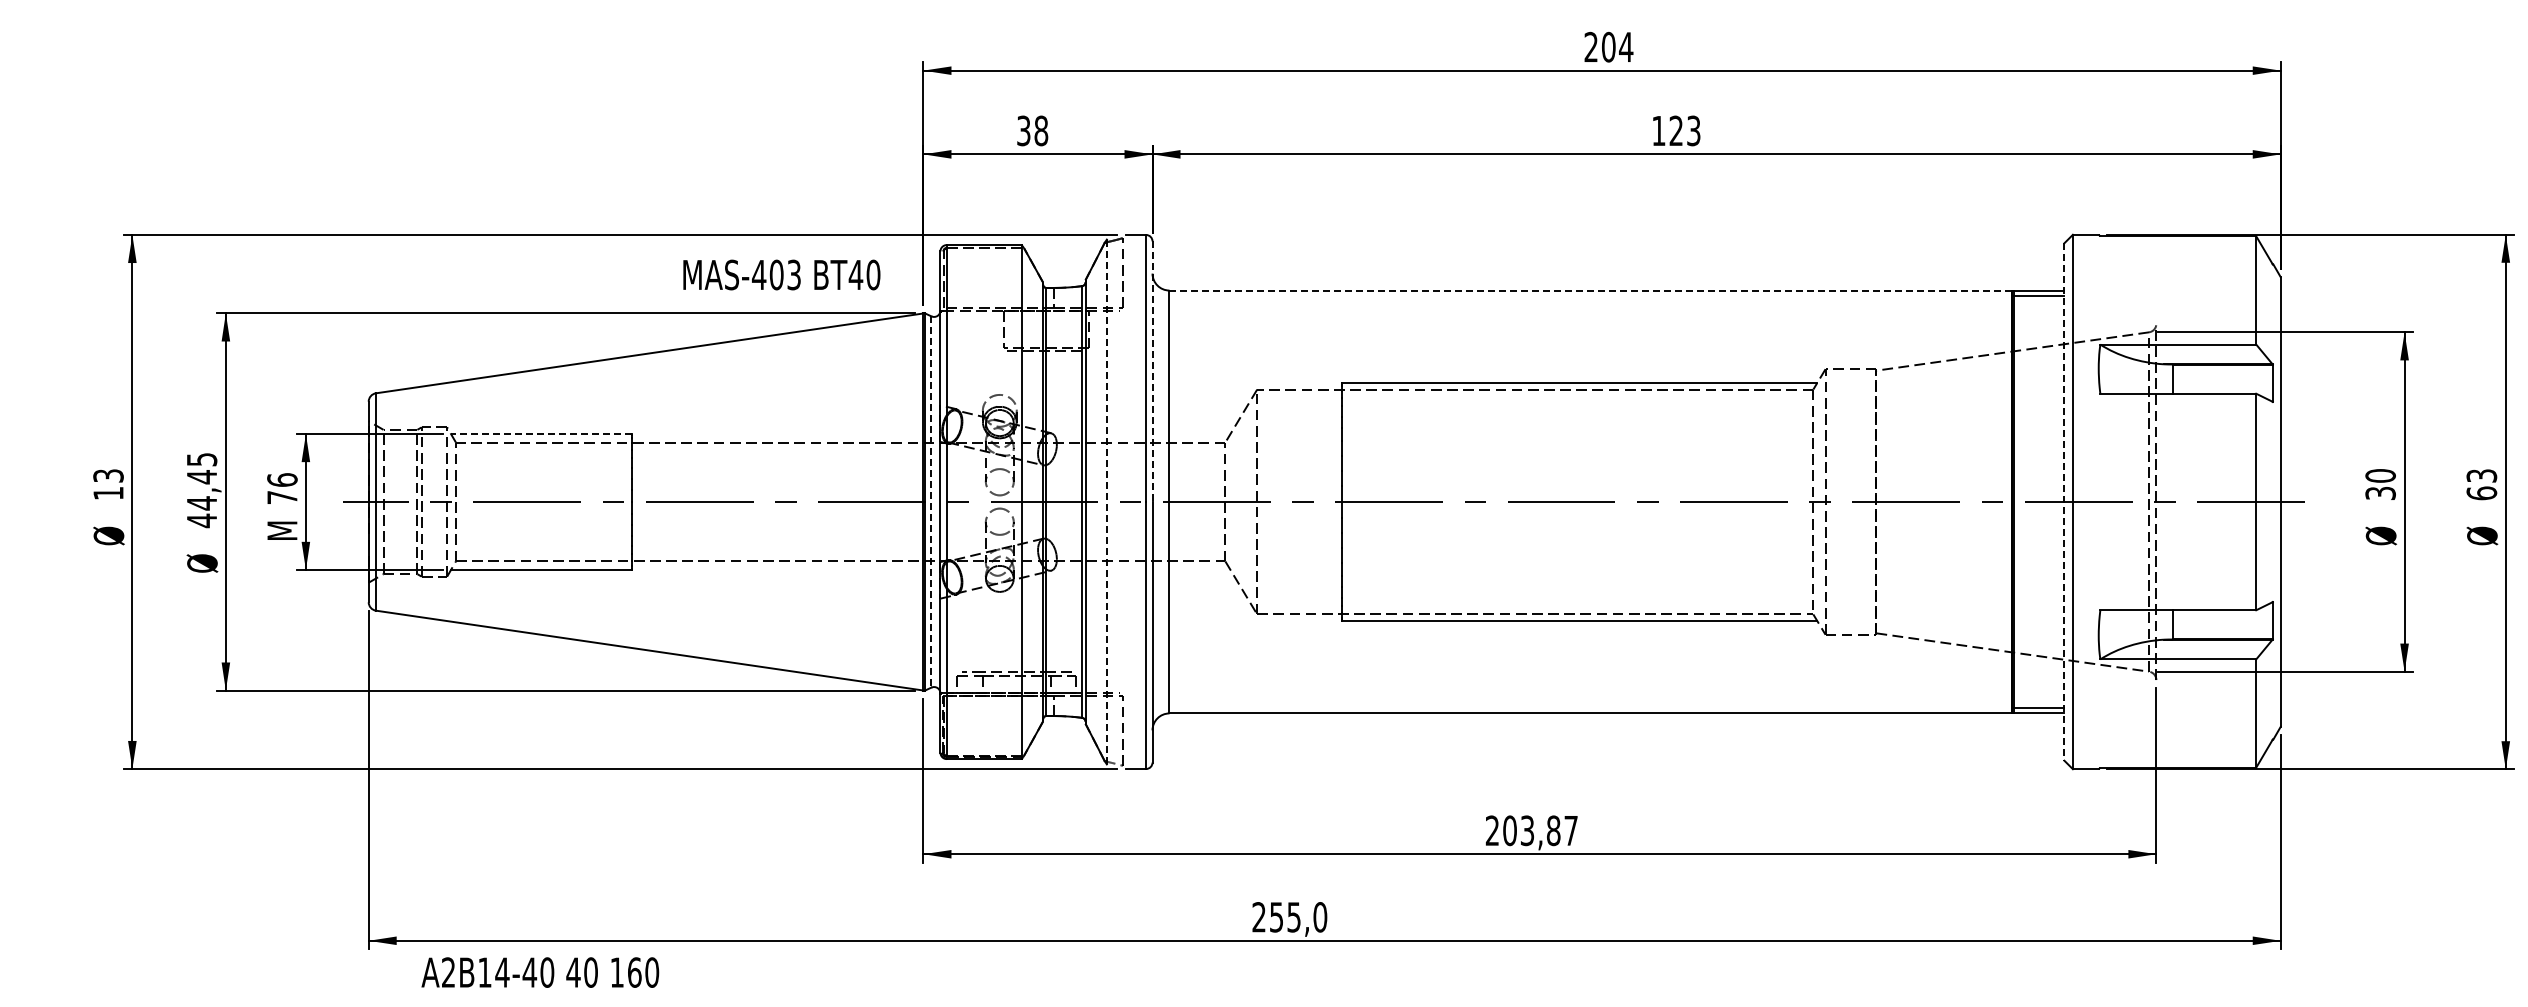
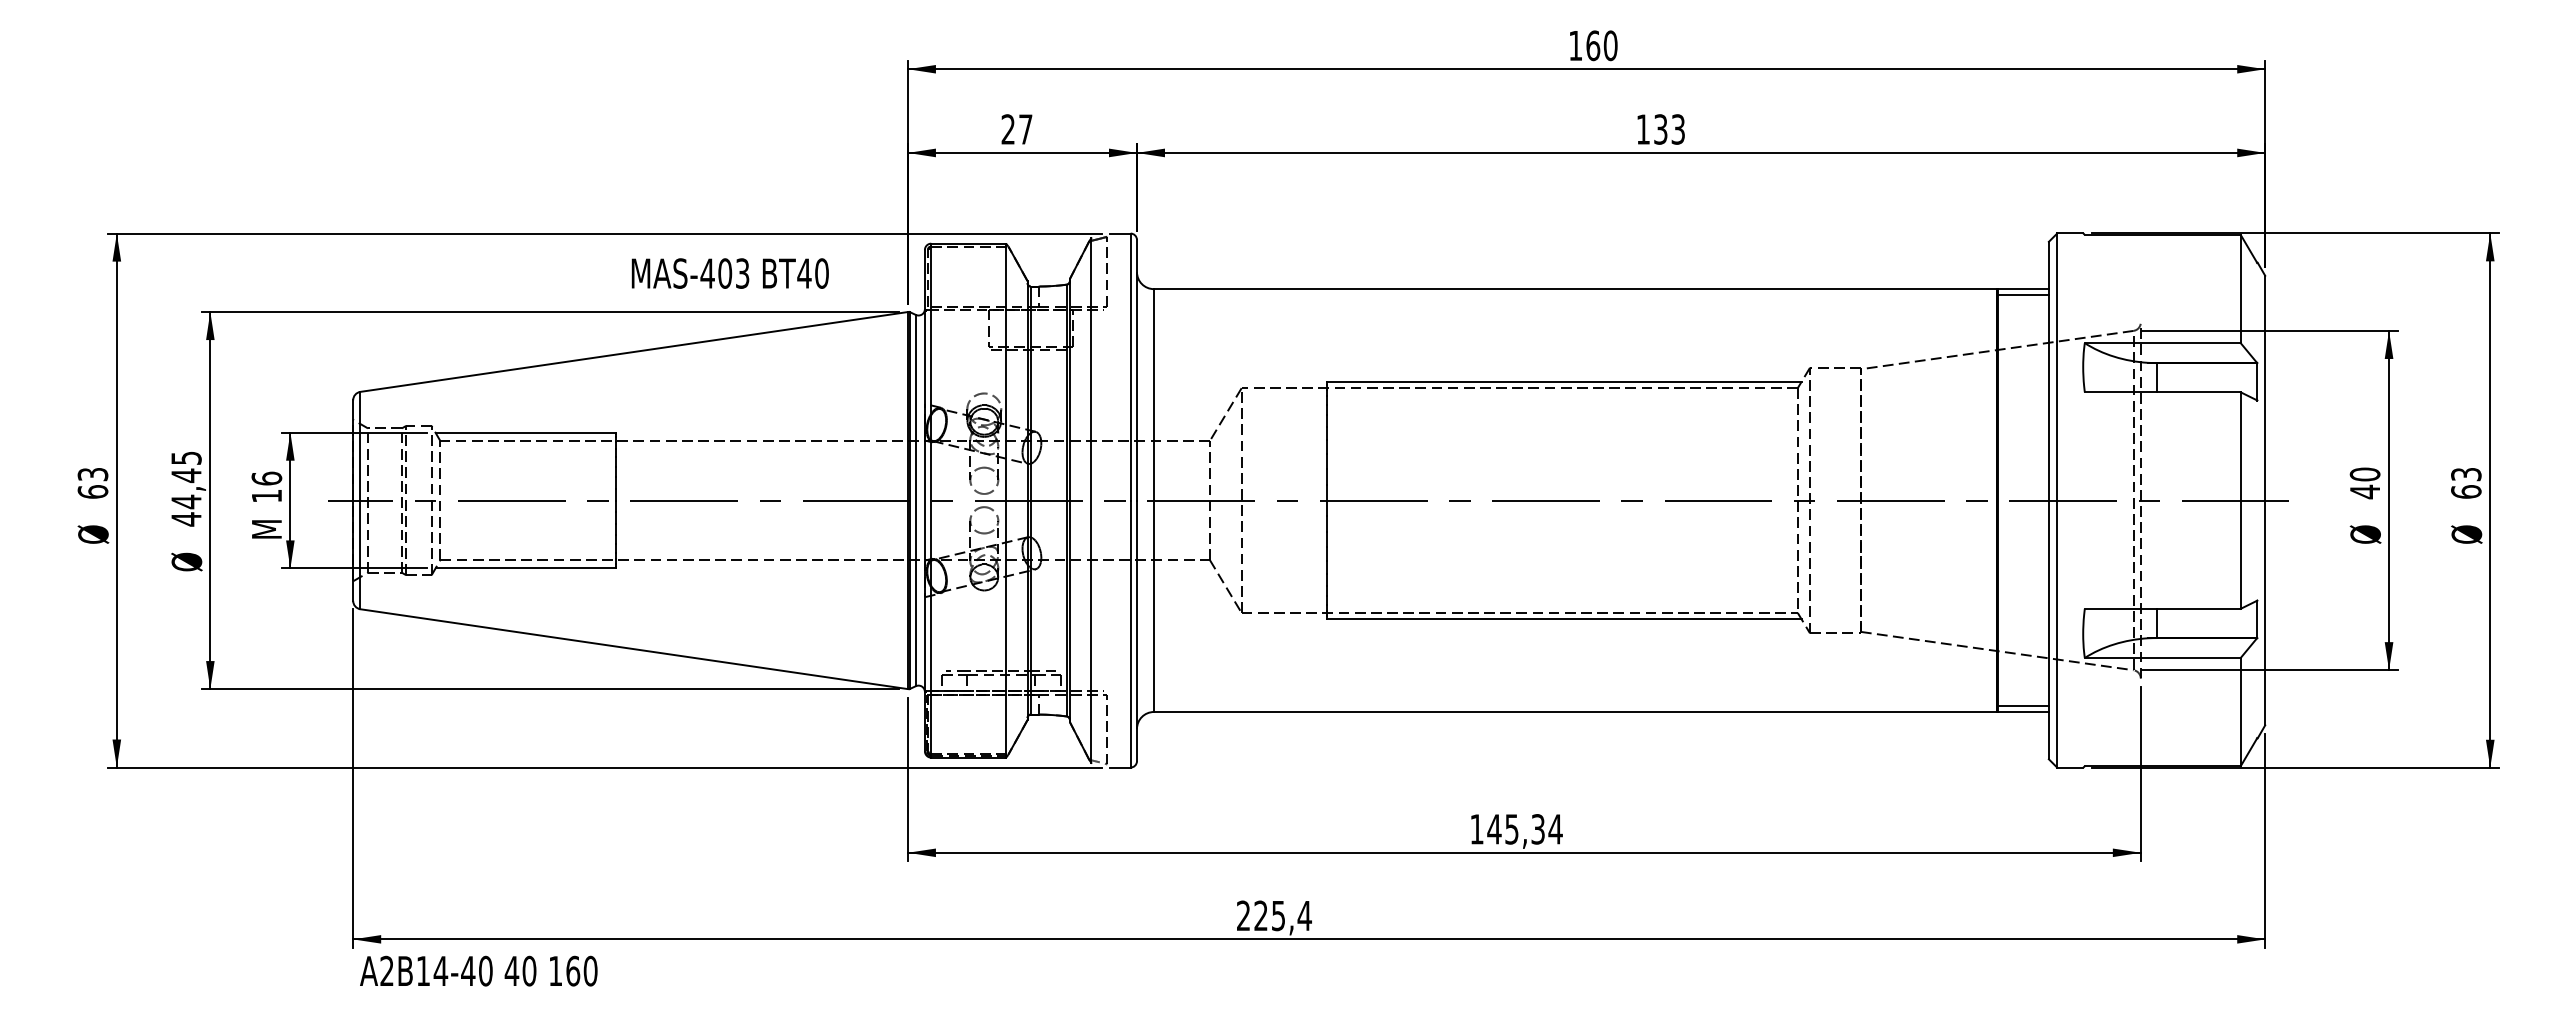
text: (1609, 46) -> (1593, 45), 204 -> 160
text: (1032, 130) -> (1016, 129), 38 -> 27
text: (1676, 130) -> (1660, 129), 123 -> 133
text: (781, 274) -> (729, 273), moved
line: (1590, 290) -> (1574, 289), dashed -> solid
line: (1152, 371) -> (1136, 370), dashed -> solid
line: (541, 433) -> (525, 432), dashed -> solid
text: (108, 492) -> (92, 491), 13 -> 63
text: (2380, 492) -> (2364, 491), 30 -> 40
text: (282, 496) -> (266, 495), 76 -> 16
line: (931, 501) -> (915, 500), dashed -> solid
line: (2064, 501) -> (2048, 500), dashed -> solid
line: (1107, 502) -> (1091, 501), dashed -> solid
text: (1532, 830) -> (1516, 829), 203,87 -> 145,34
text: (1298, 916) -> (1282, 915), 255,0 -> 225,4
text: (540, 971) -> (478, 970), moved

